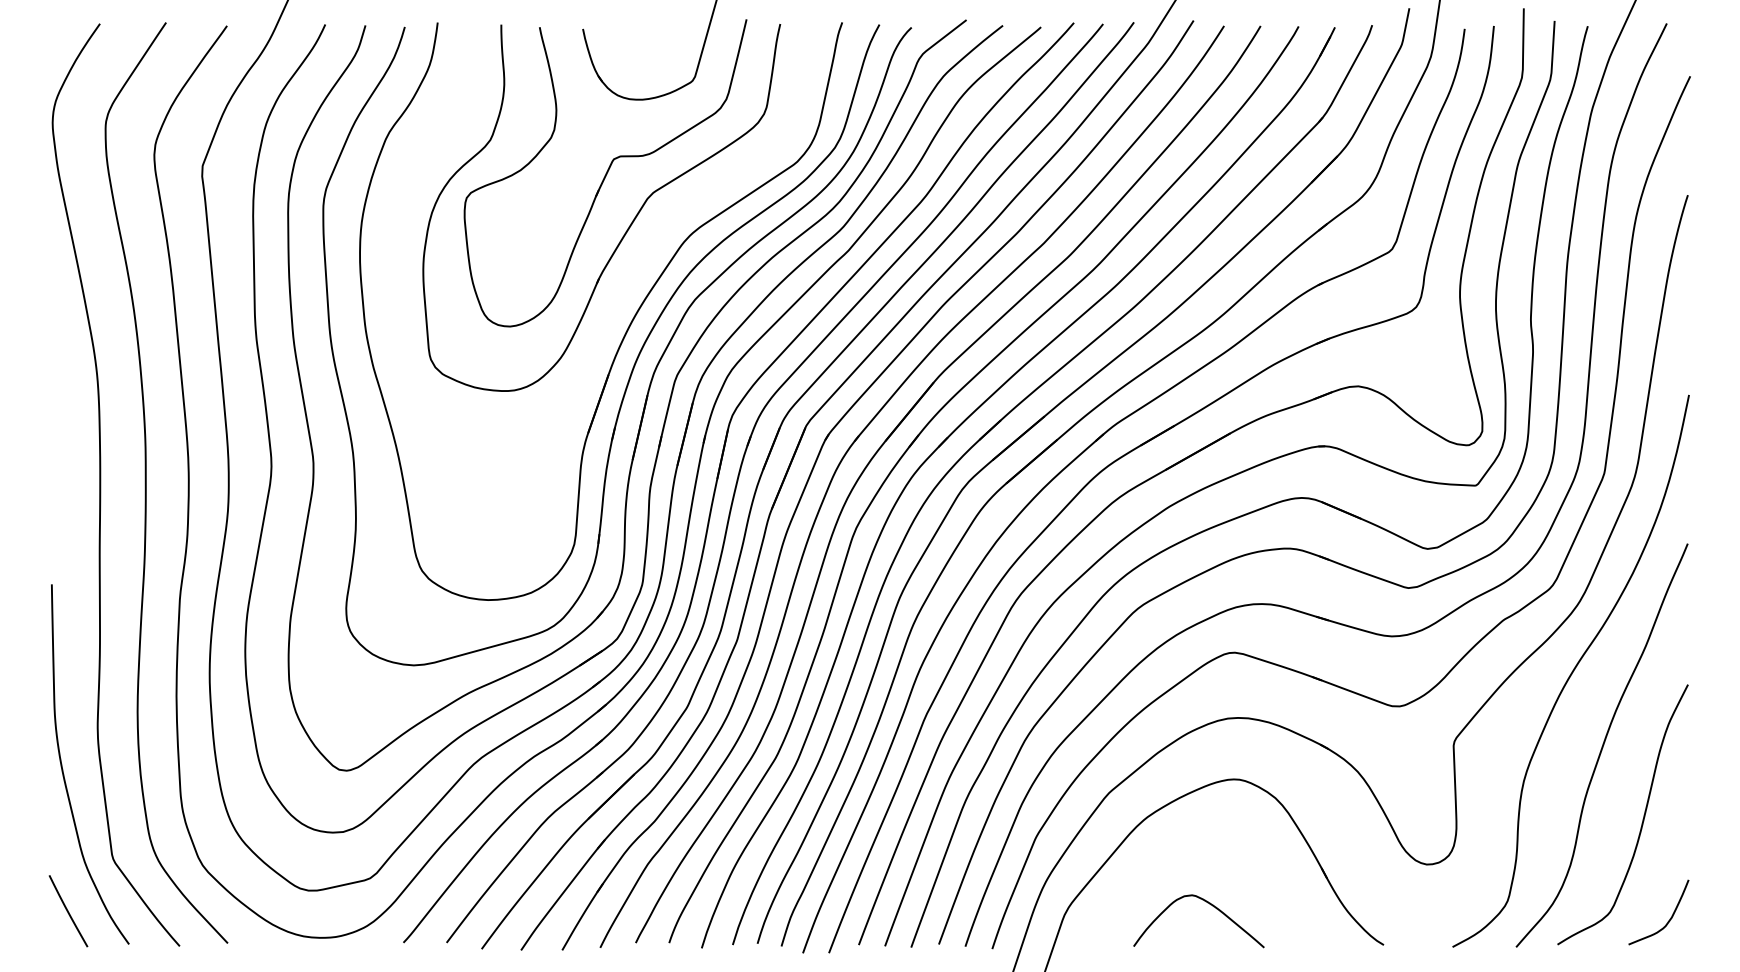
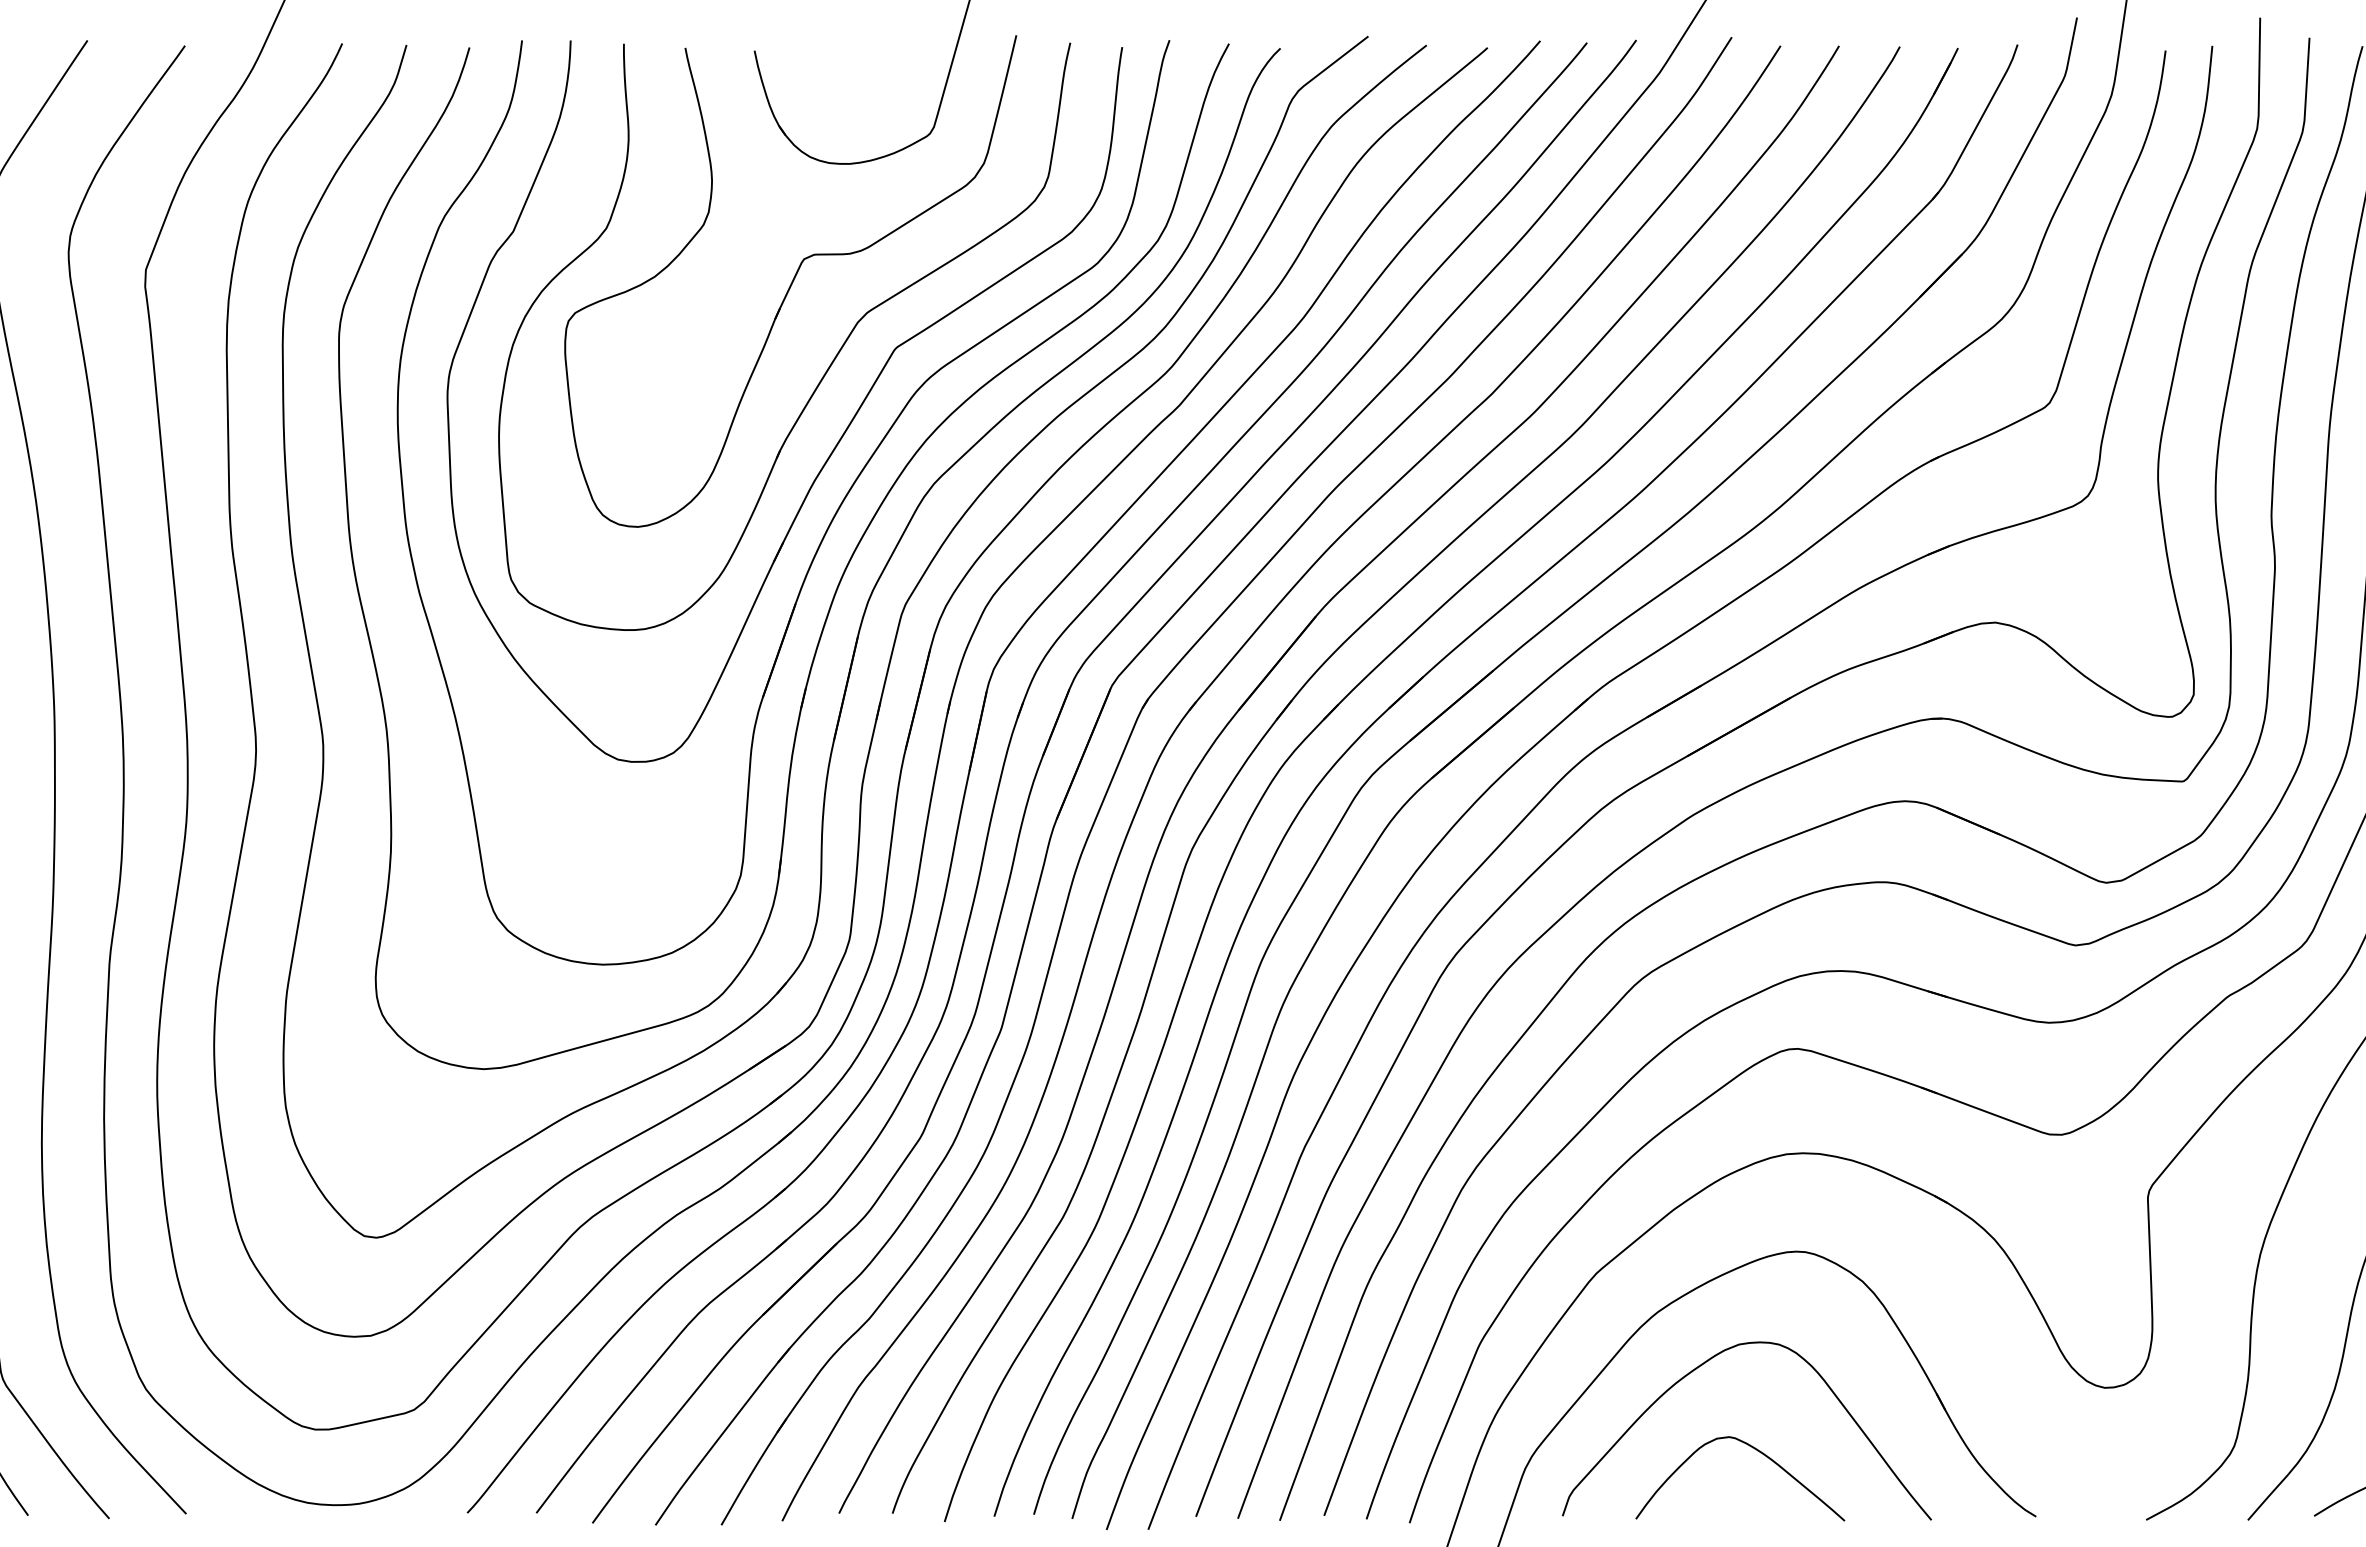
part: (635, 271) -> (838, 438), added
curve: (1176, 850) -> (1704, 1365), added

